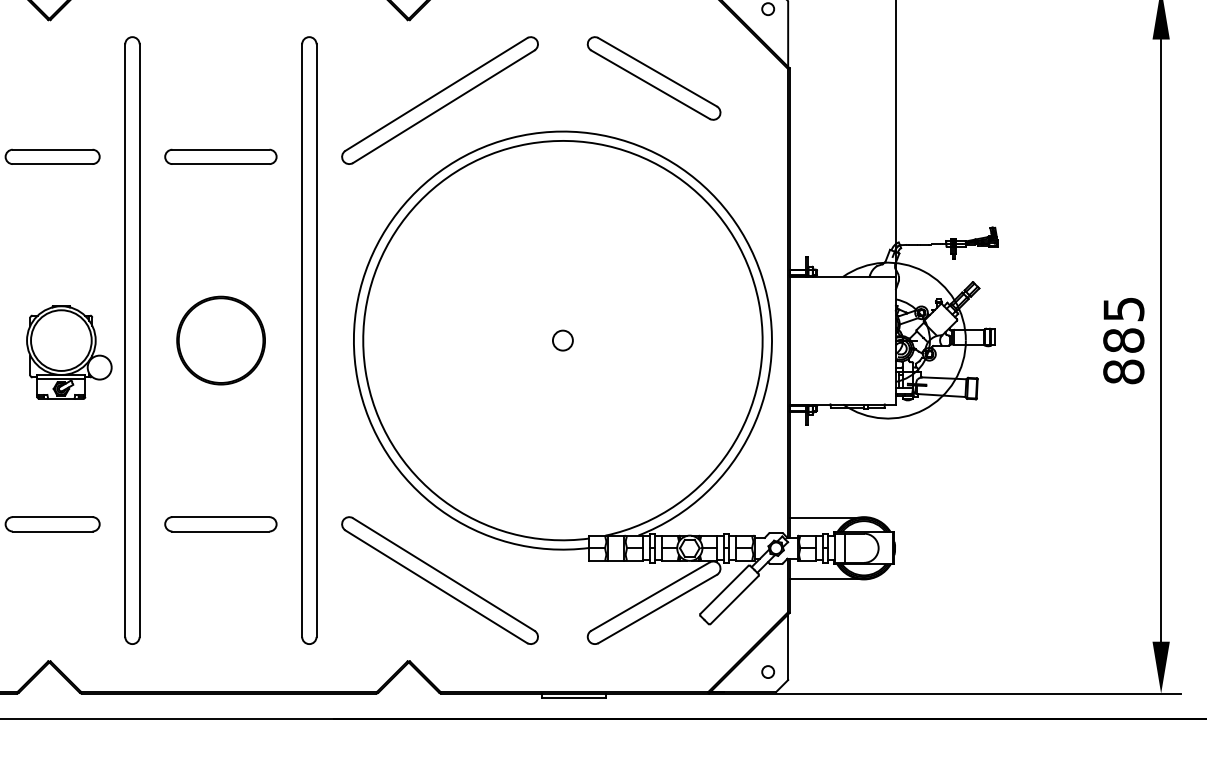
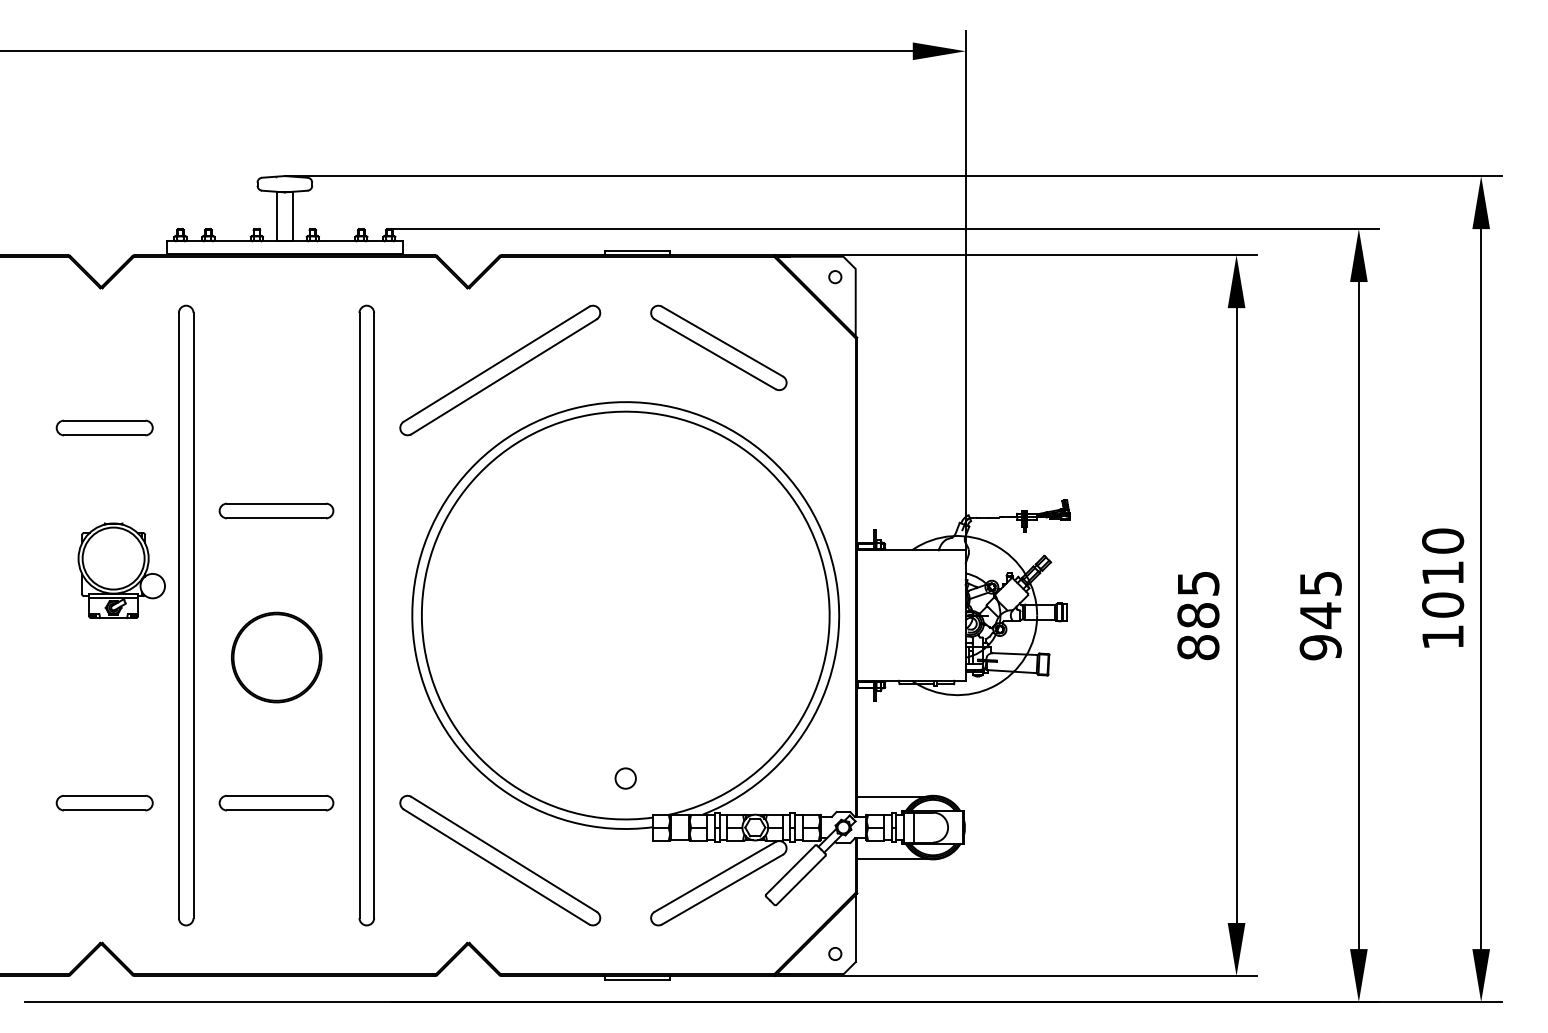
part: (220, 156) -> (276, 510), moved
part: (220, 340) -> (276, 657), moved
circle: (562, 340) -> (625, 778), moved
part: (69, 352) -> (121, 570), moved

